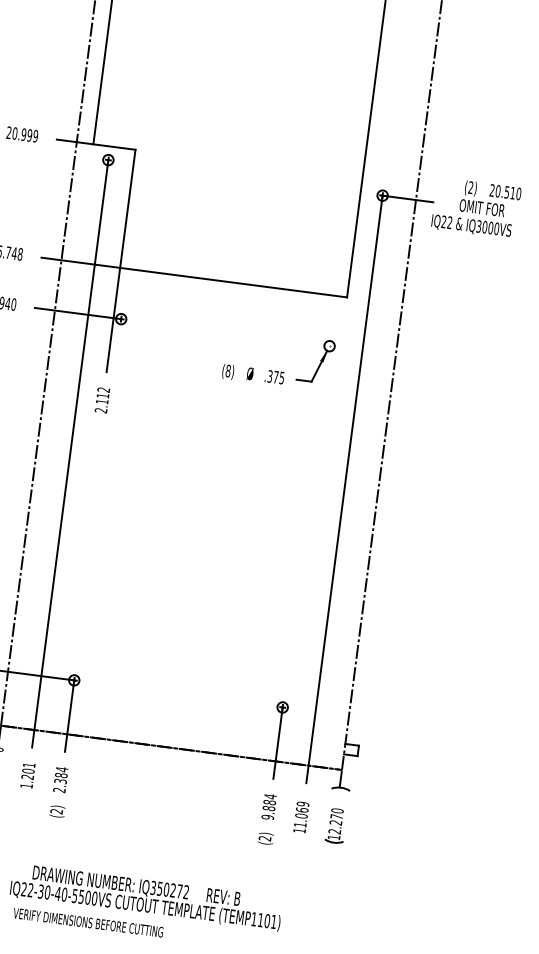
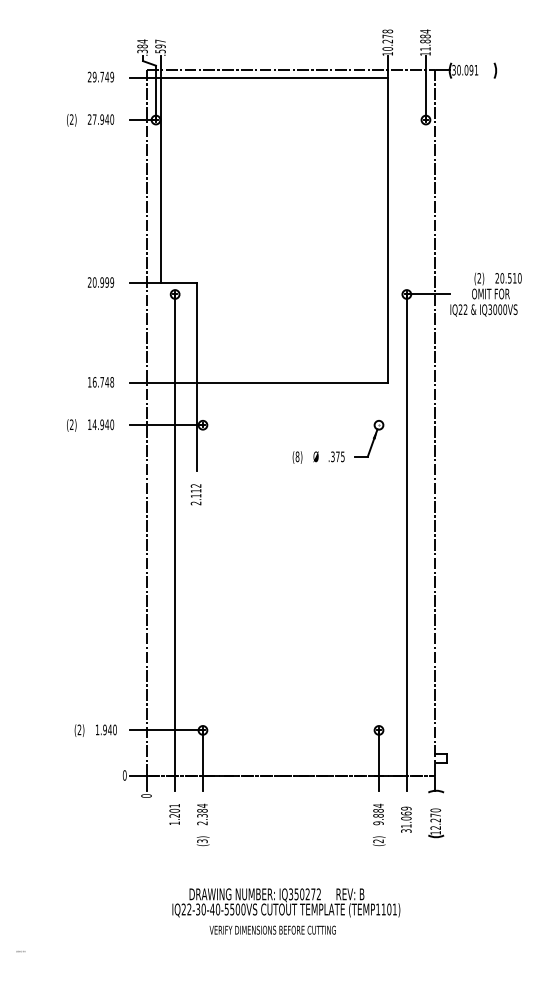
text: (56, 811) -> (202, 841), (2) -> (3)
text: (299, 830) -> (406, 830), 11.069 -> 31.069
text: (88, 921) -> (272, 929), moved

